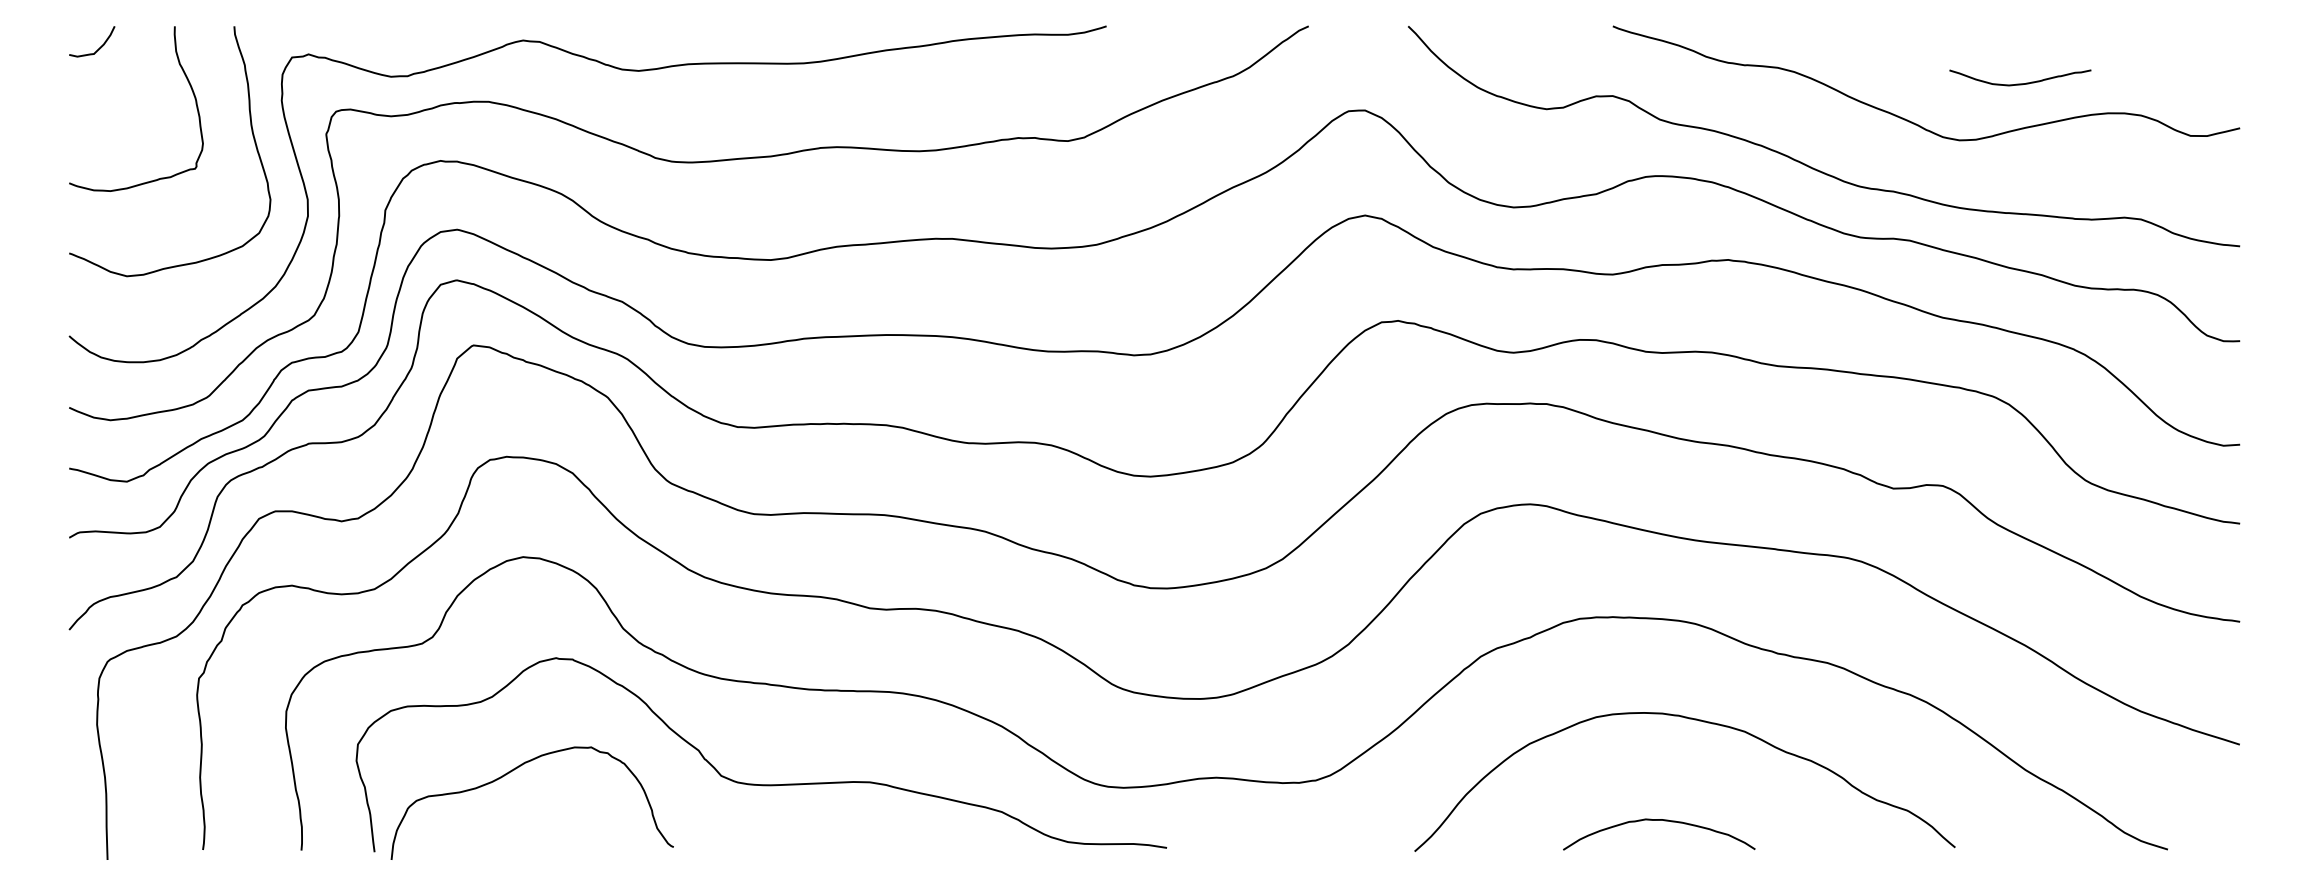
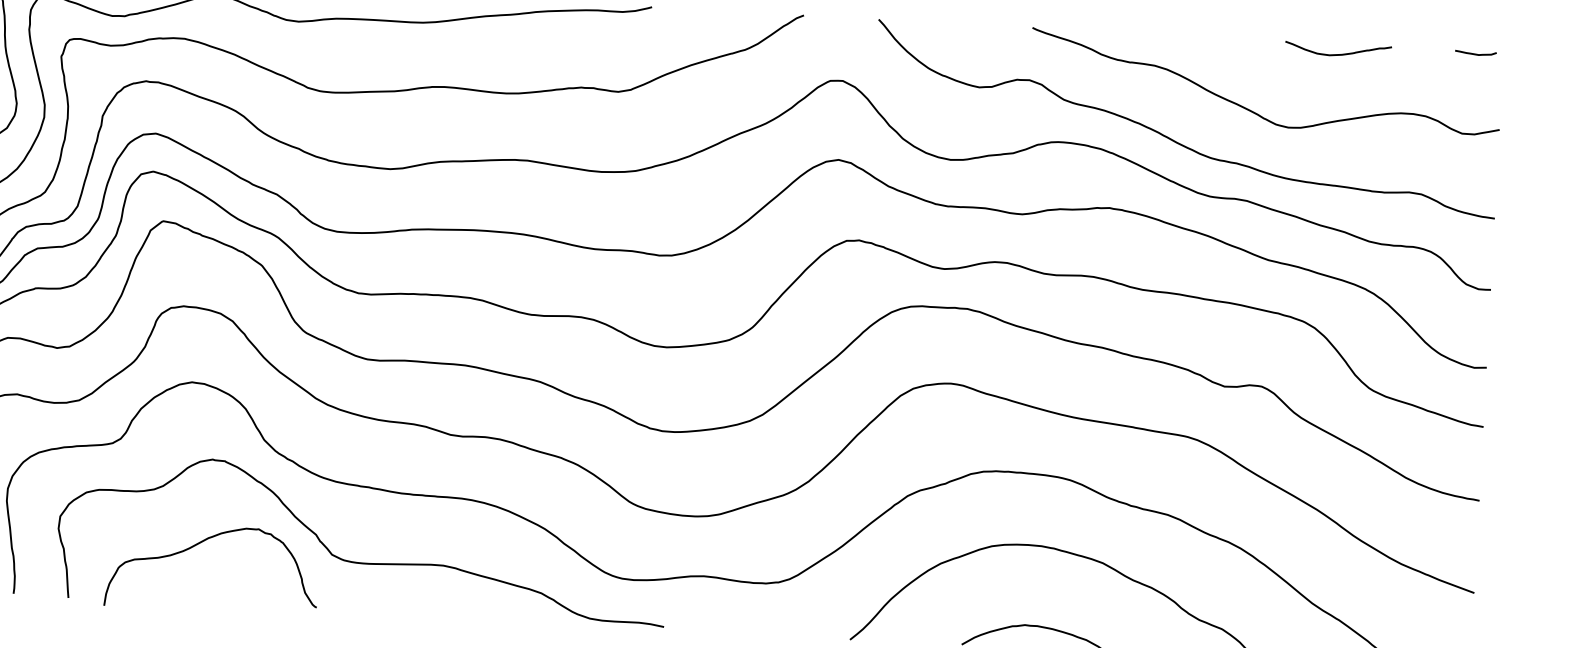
curve: (2201, 28) -> (1474, 53), added
curve: (2020, 83) -> (1338, 54), moved
curve: (511, 772) -> (197, 544), moved

